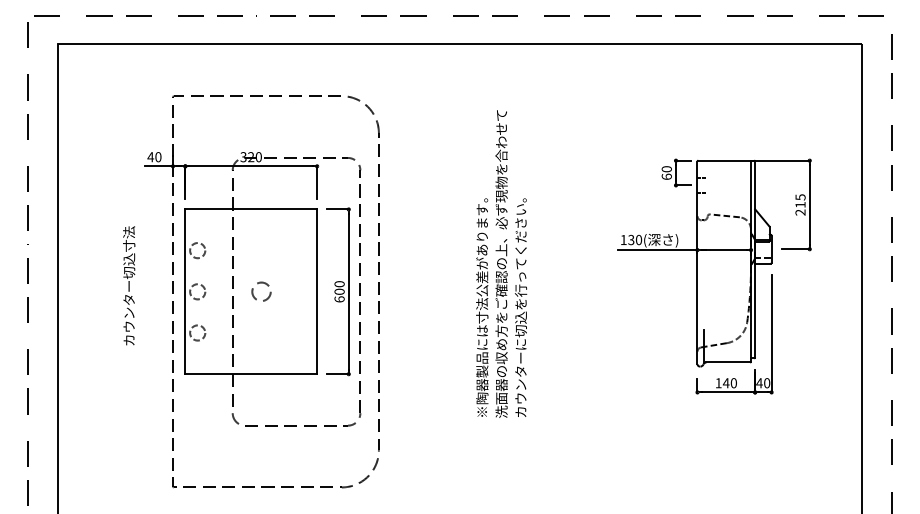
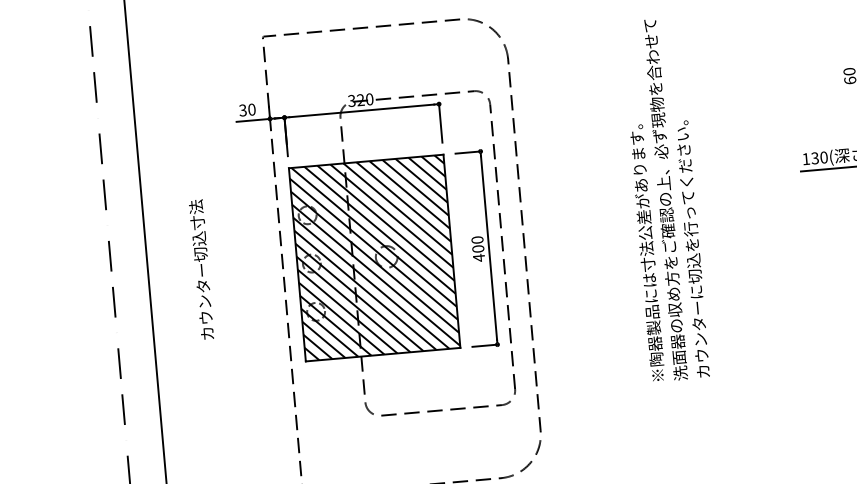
text: (150, 157) -> (242, 110), 40 -> 30
text: (129, 285) -> (202, 269), moved
hatch: (251, 291) -> (374, 257), added
text: (339, 299) -> (478, 258), 600 -> 400

